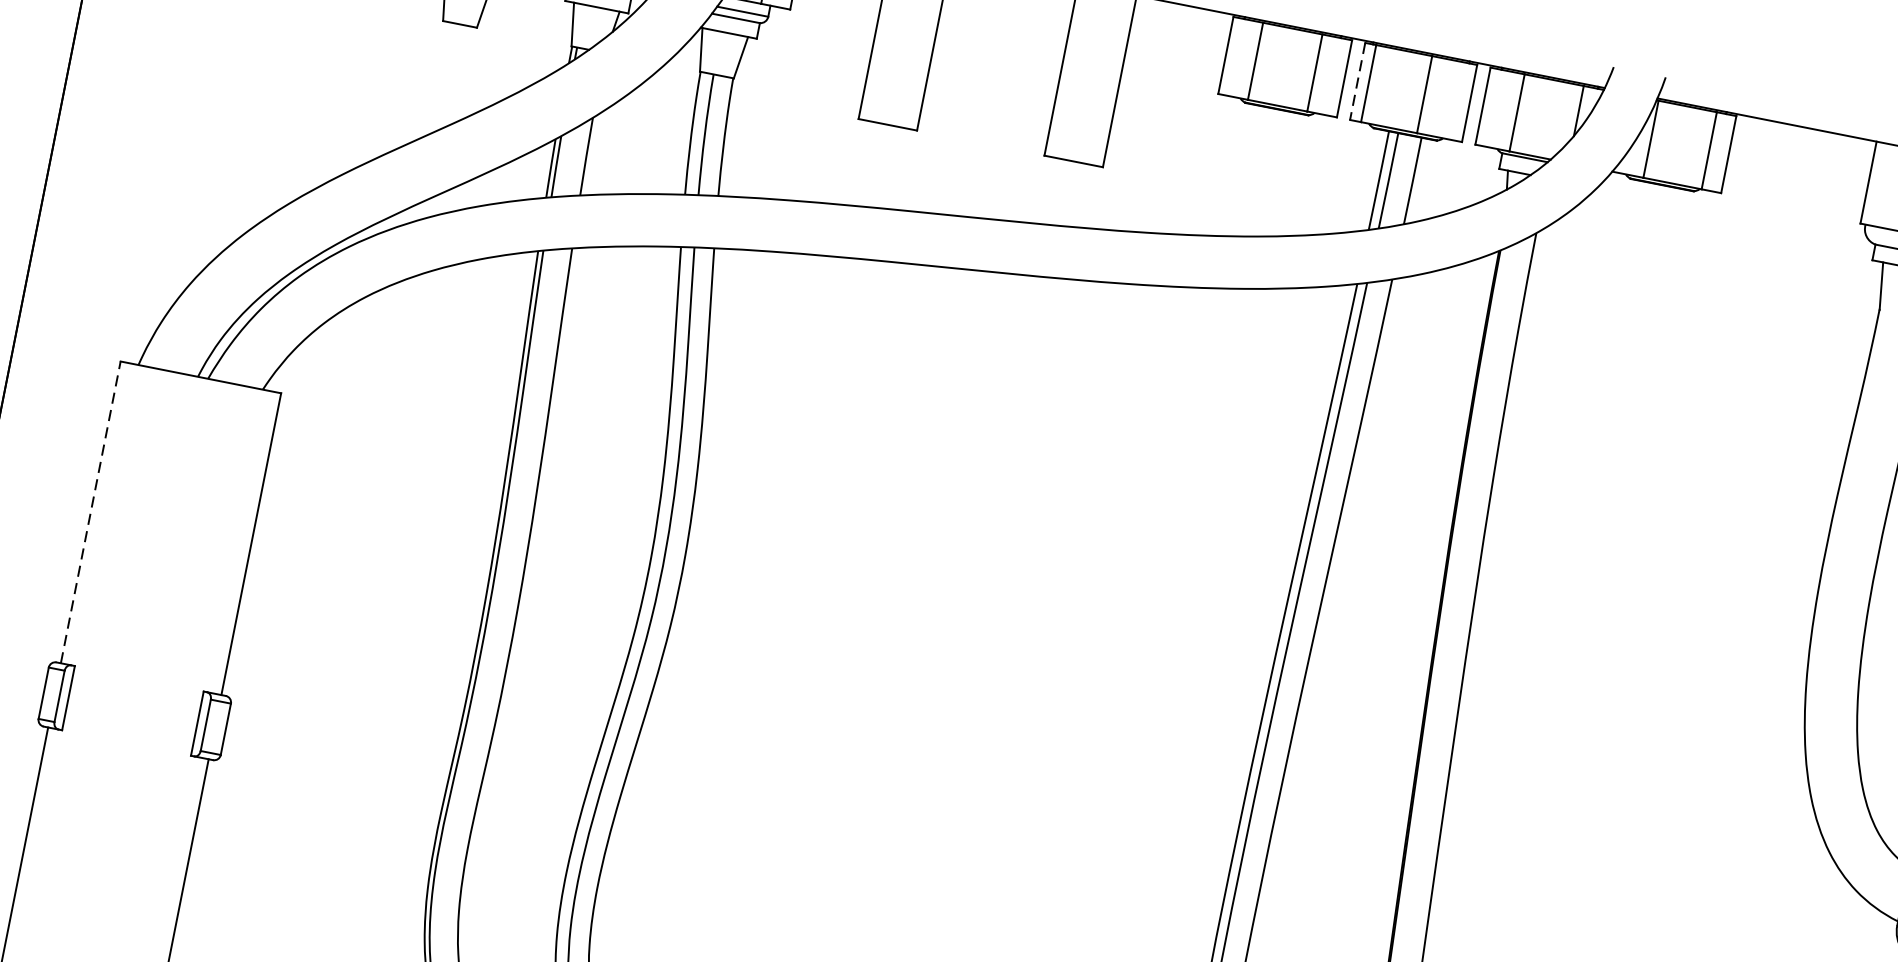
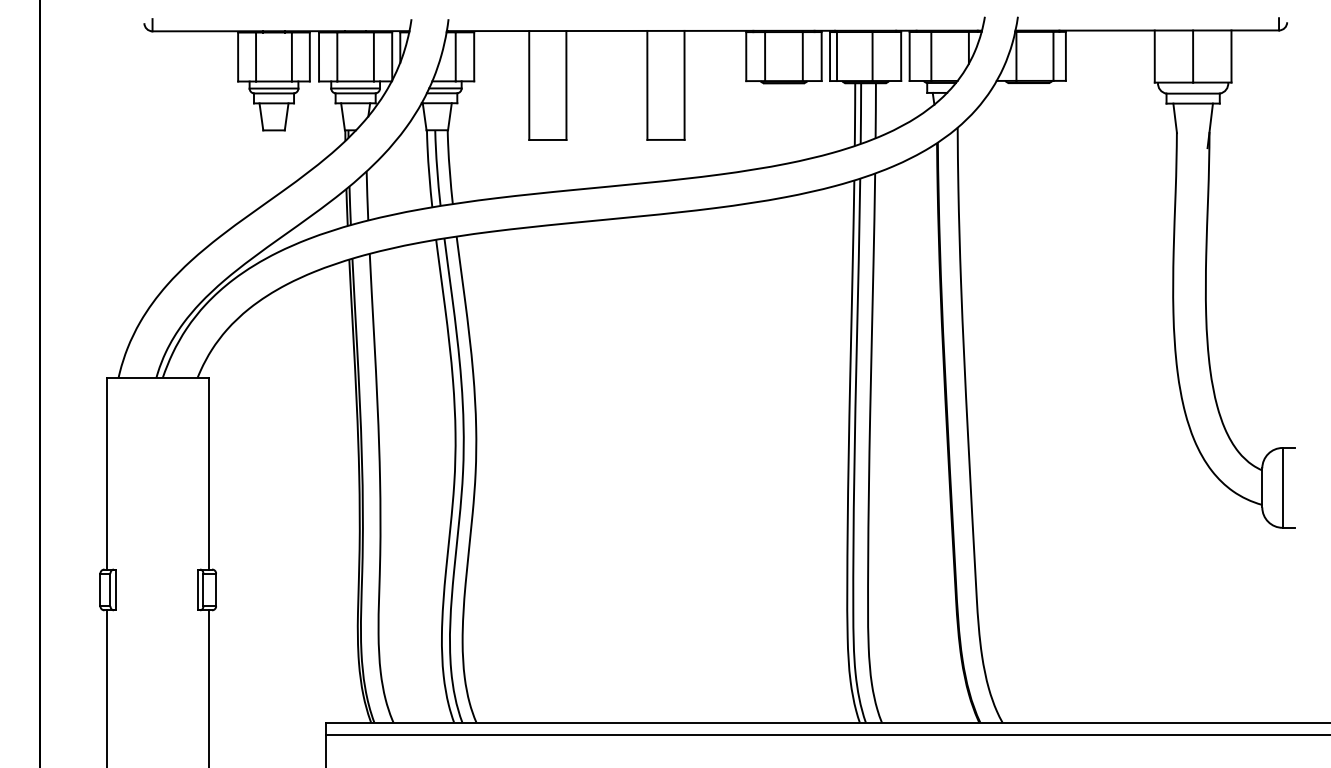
line: (1358, 83) -> (830, 57), dashed -> solid
line: (91, 512) -> (107, 473), dashed -> solid

